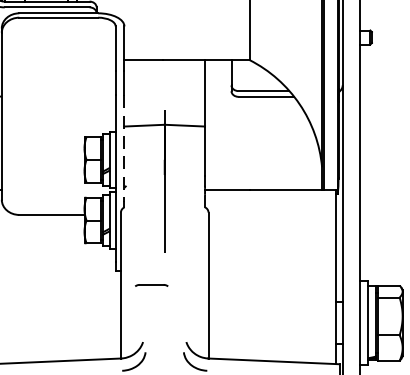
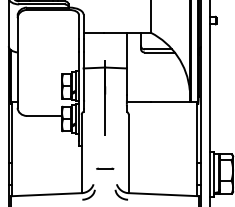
line: (124, 148) -> (83, 80), dashed -> solid
line: (152, 284) -> (105, 168), moved

